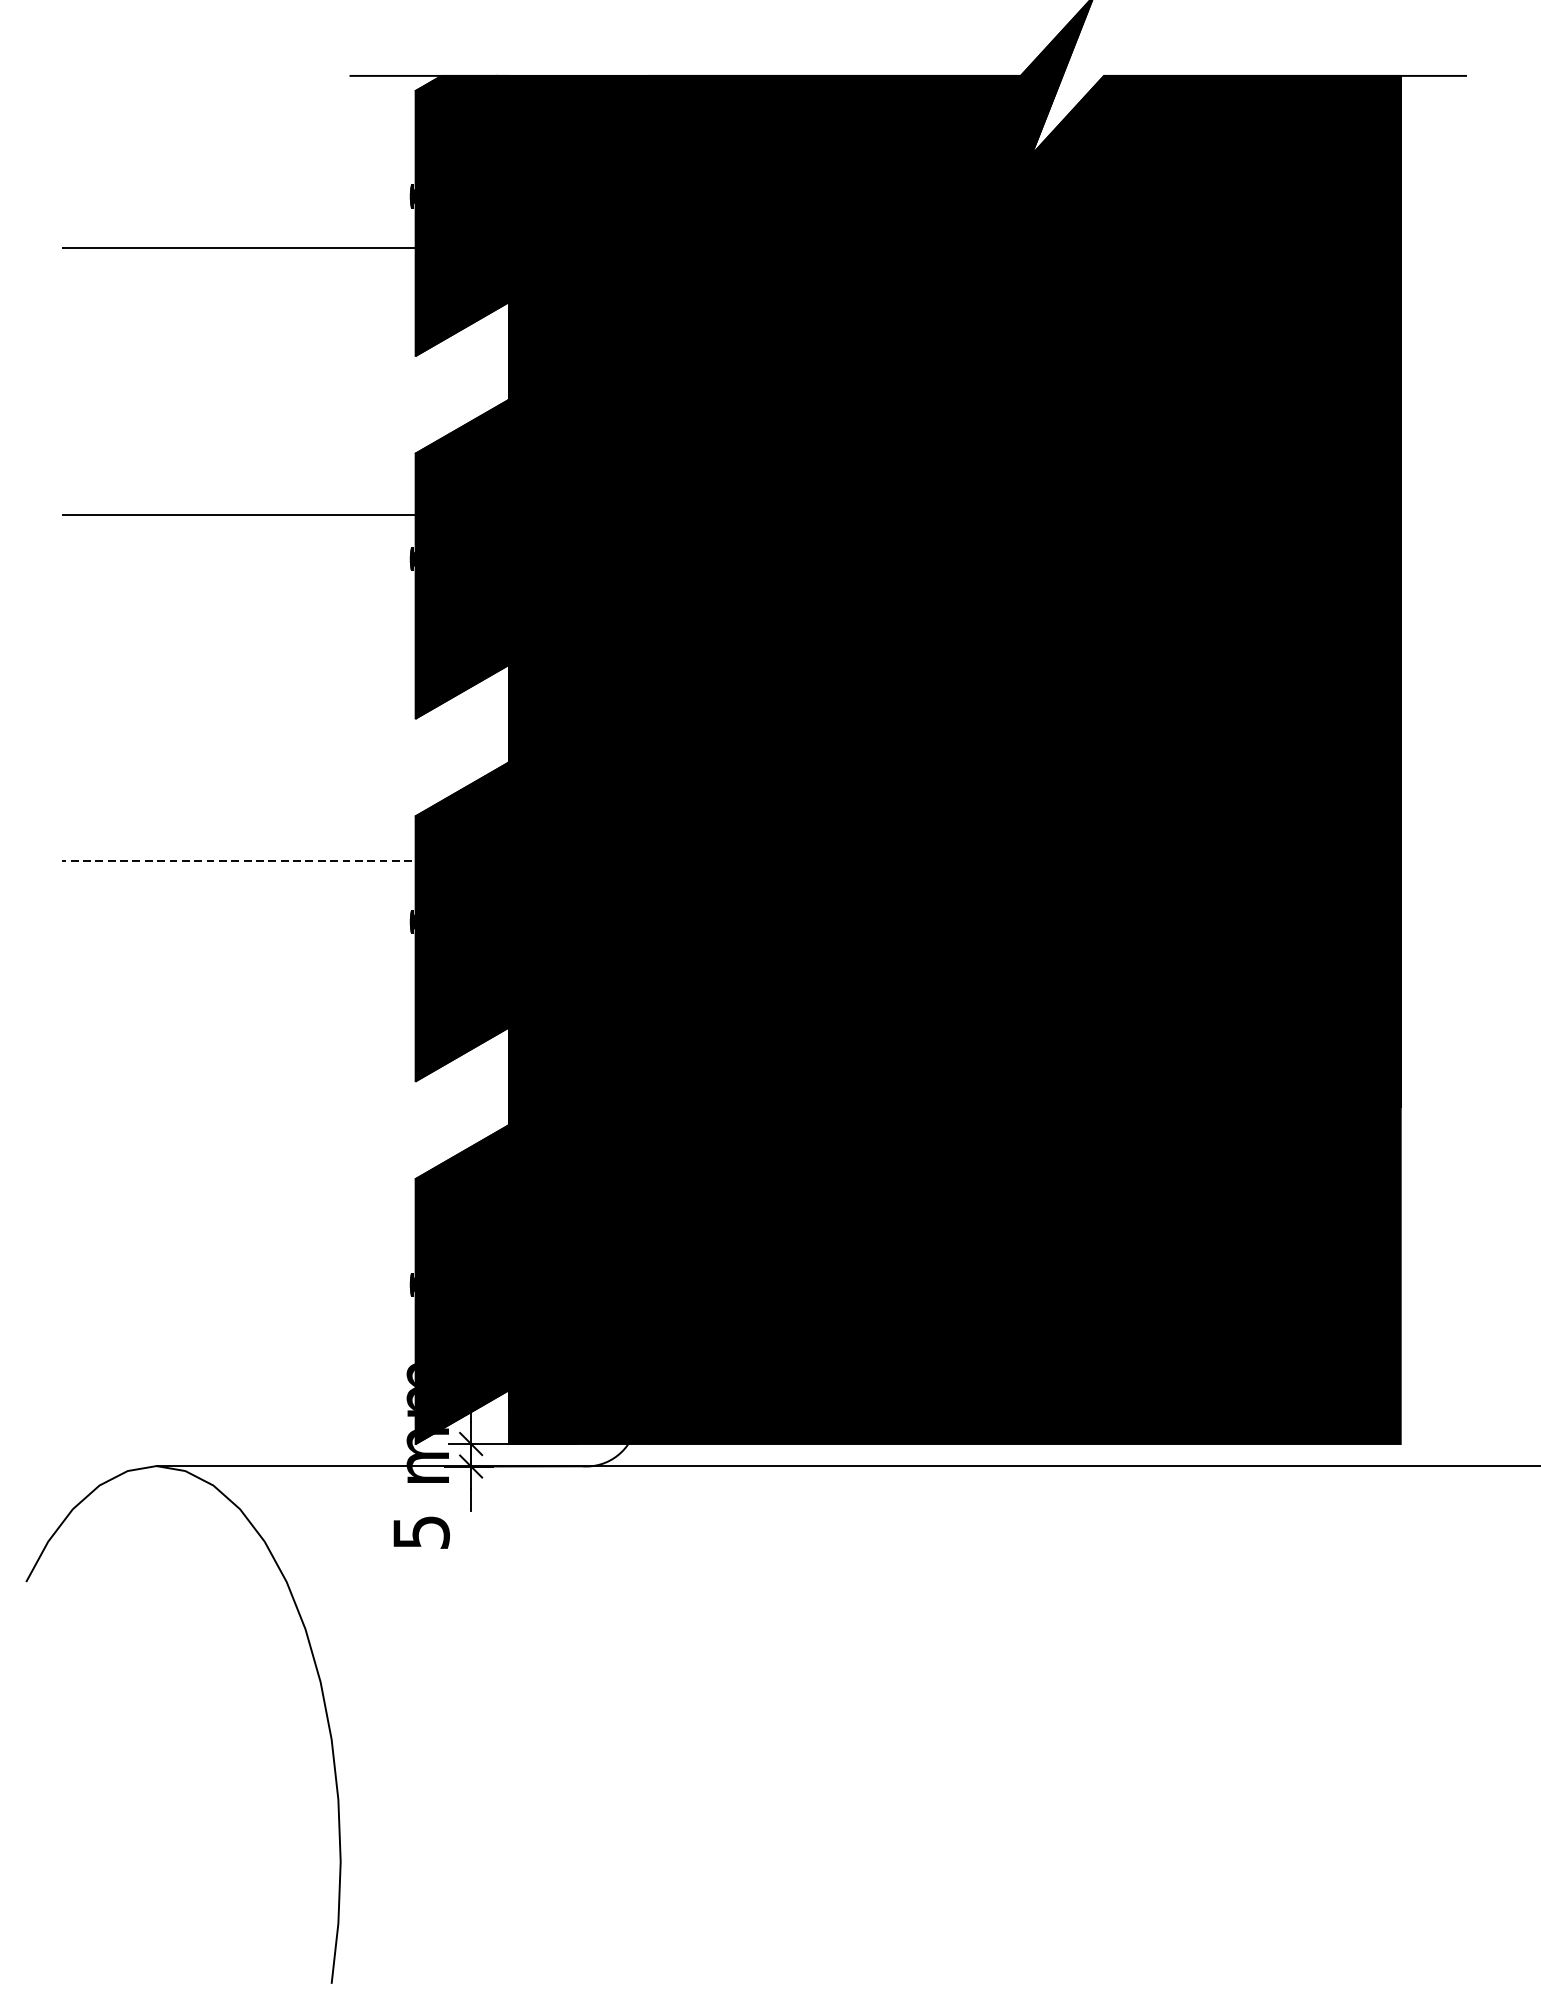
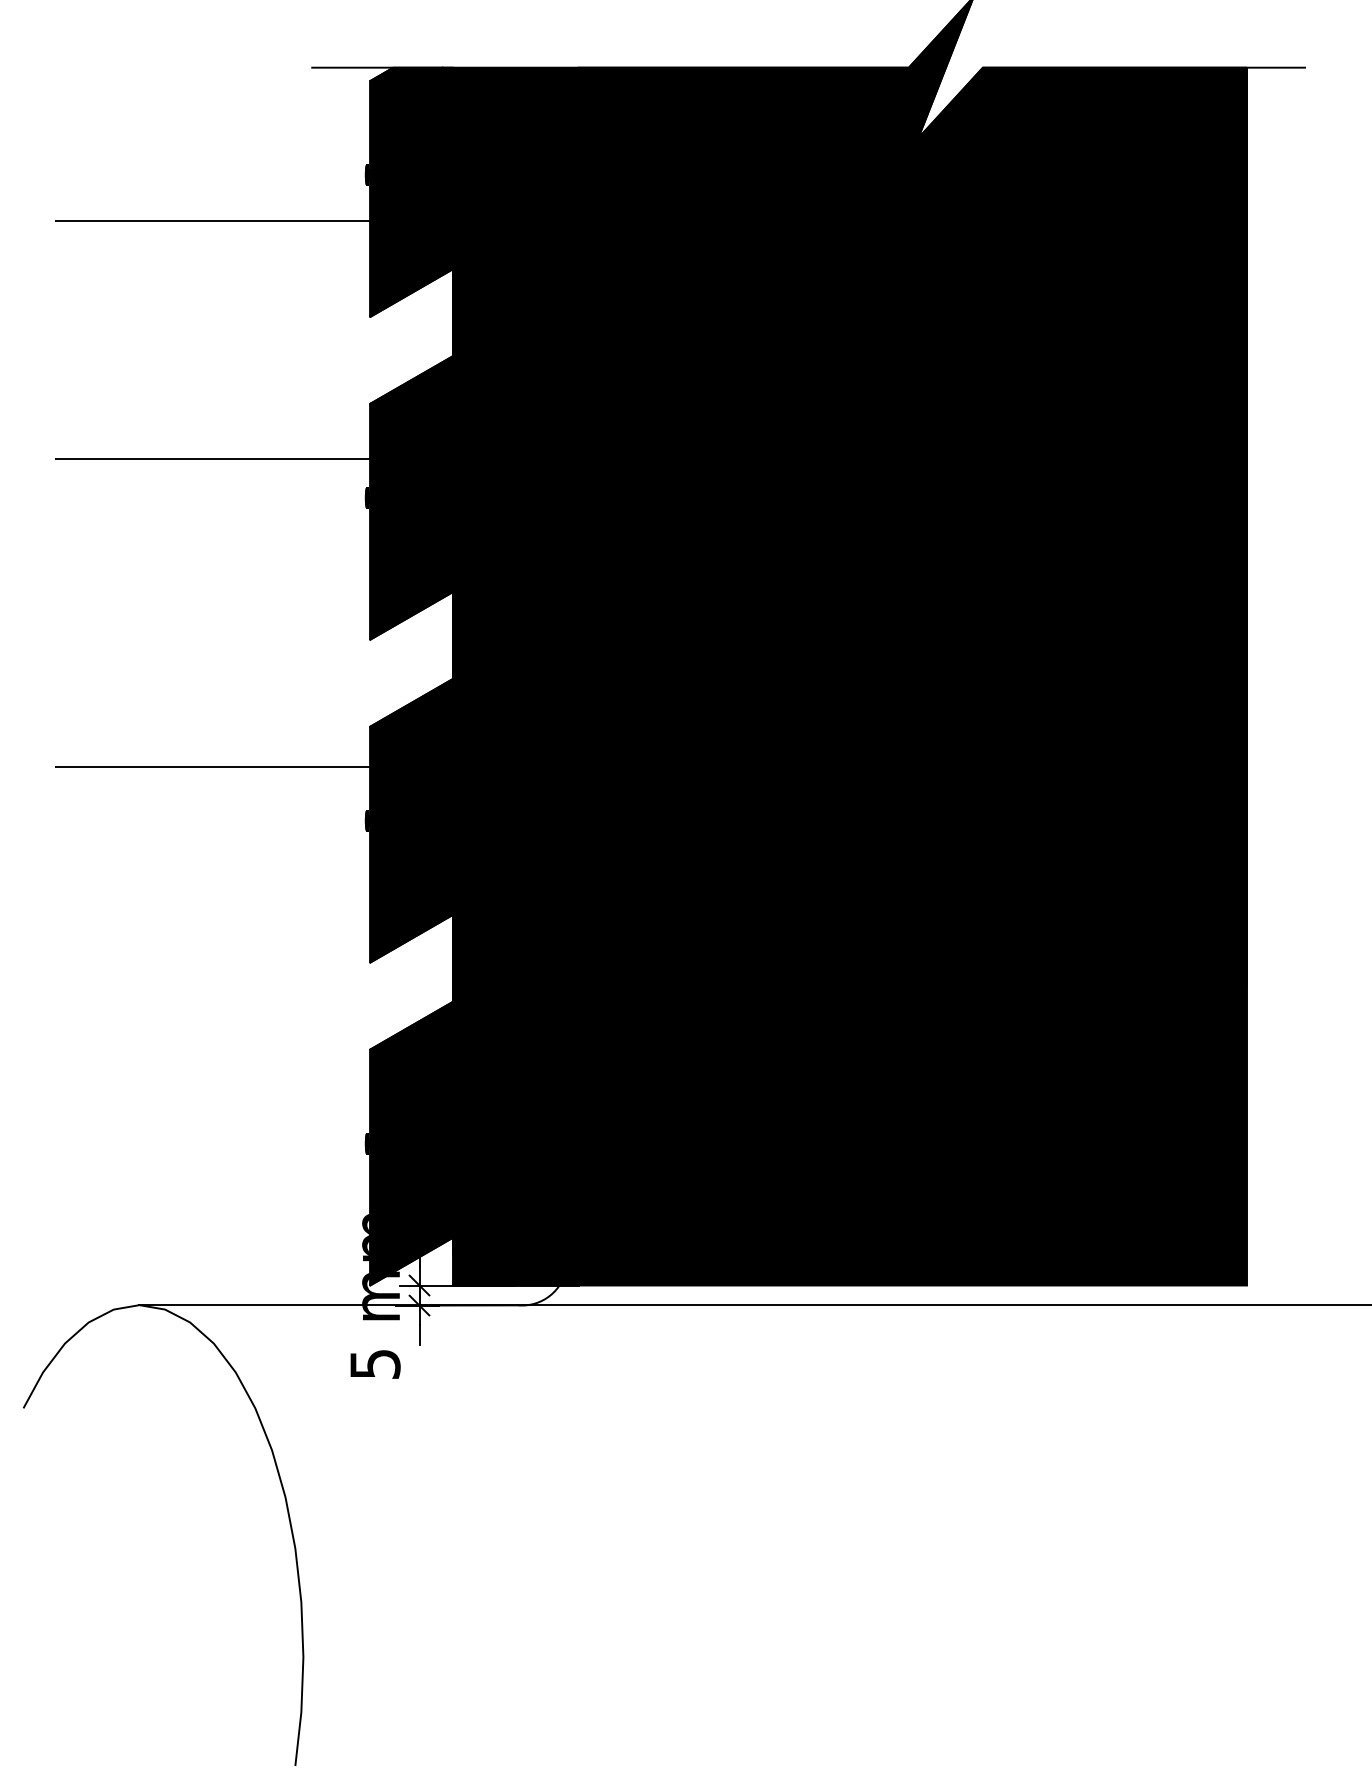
line: (261, 860) -> (232, 766), dashed -> solid

